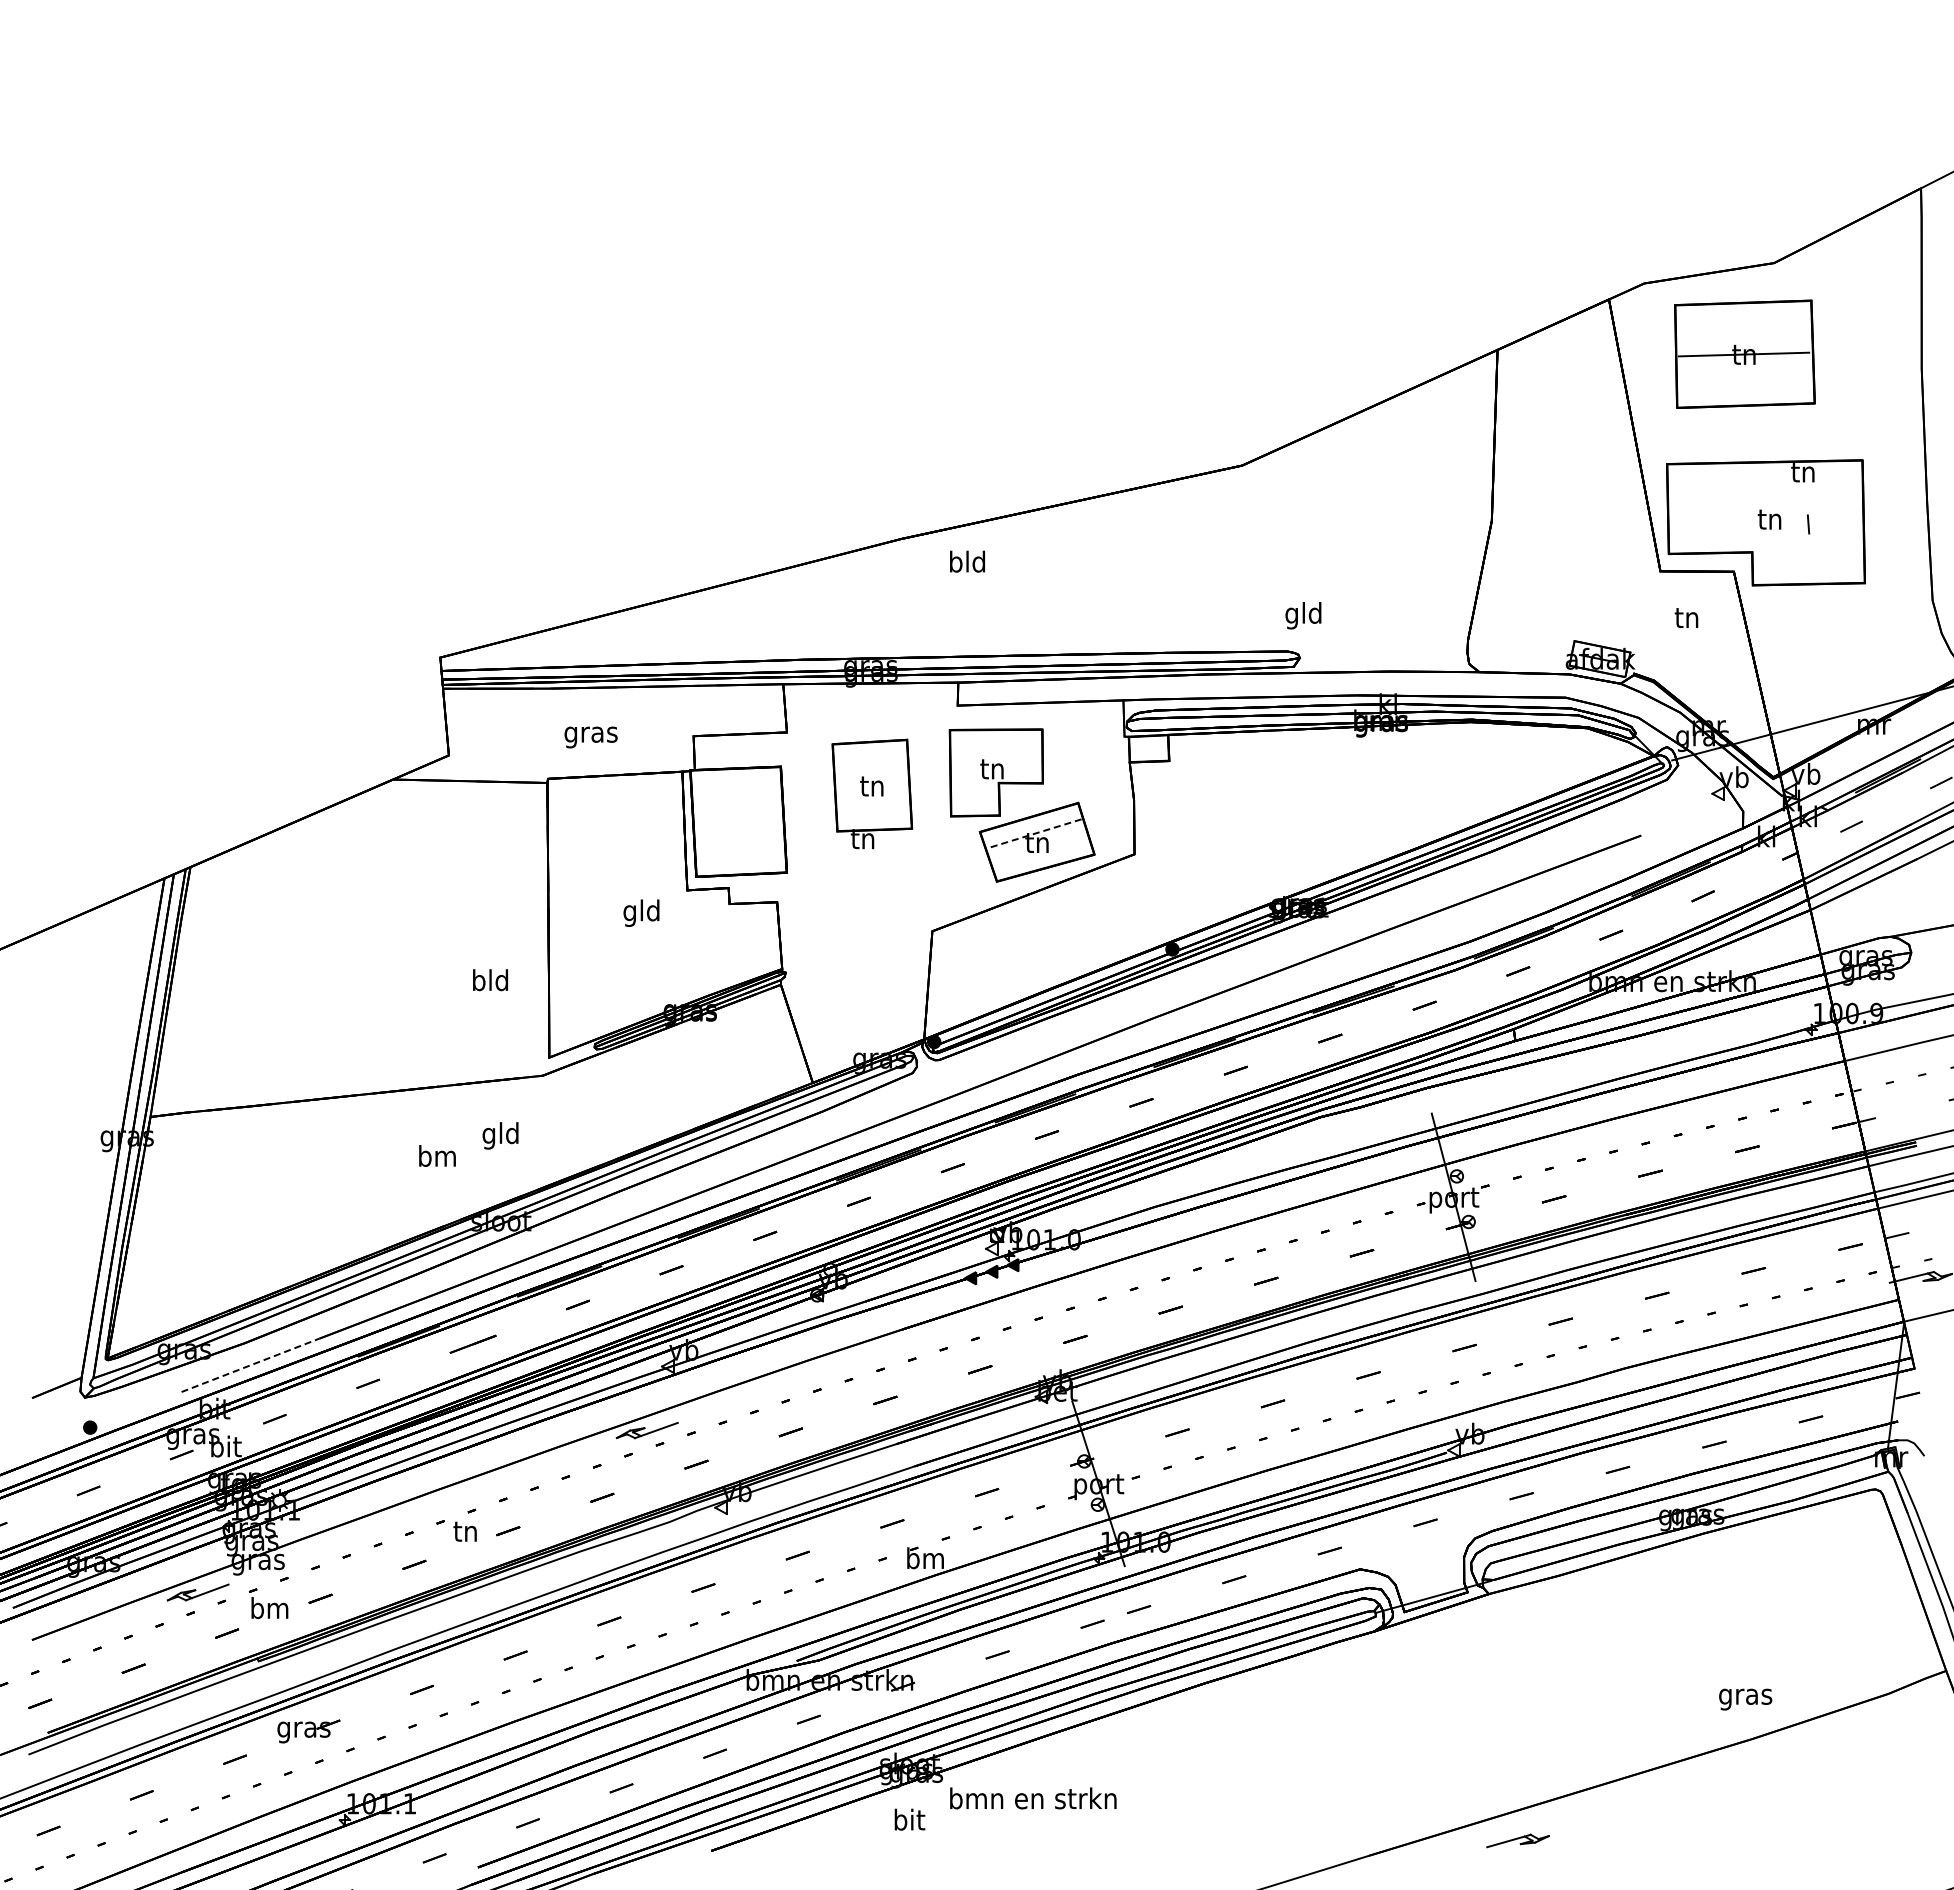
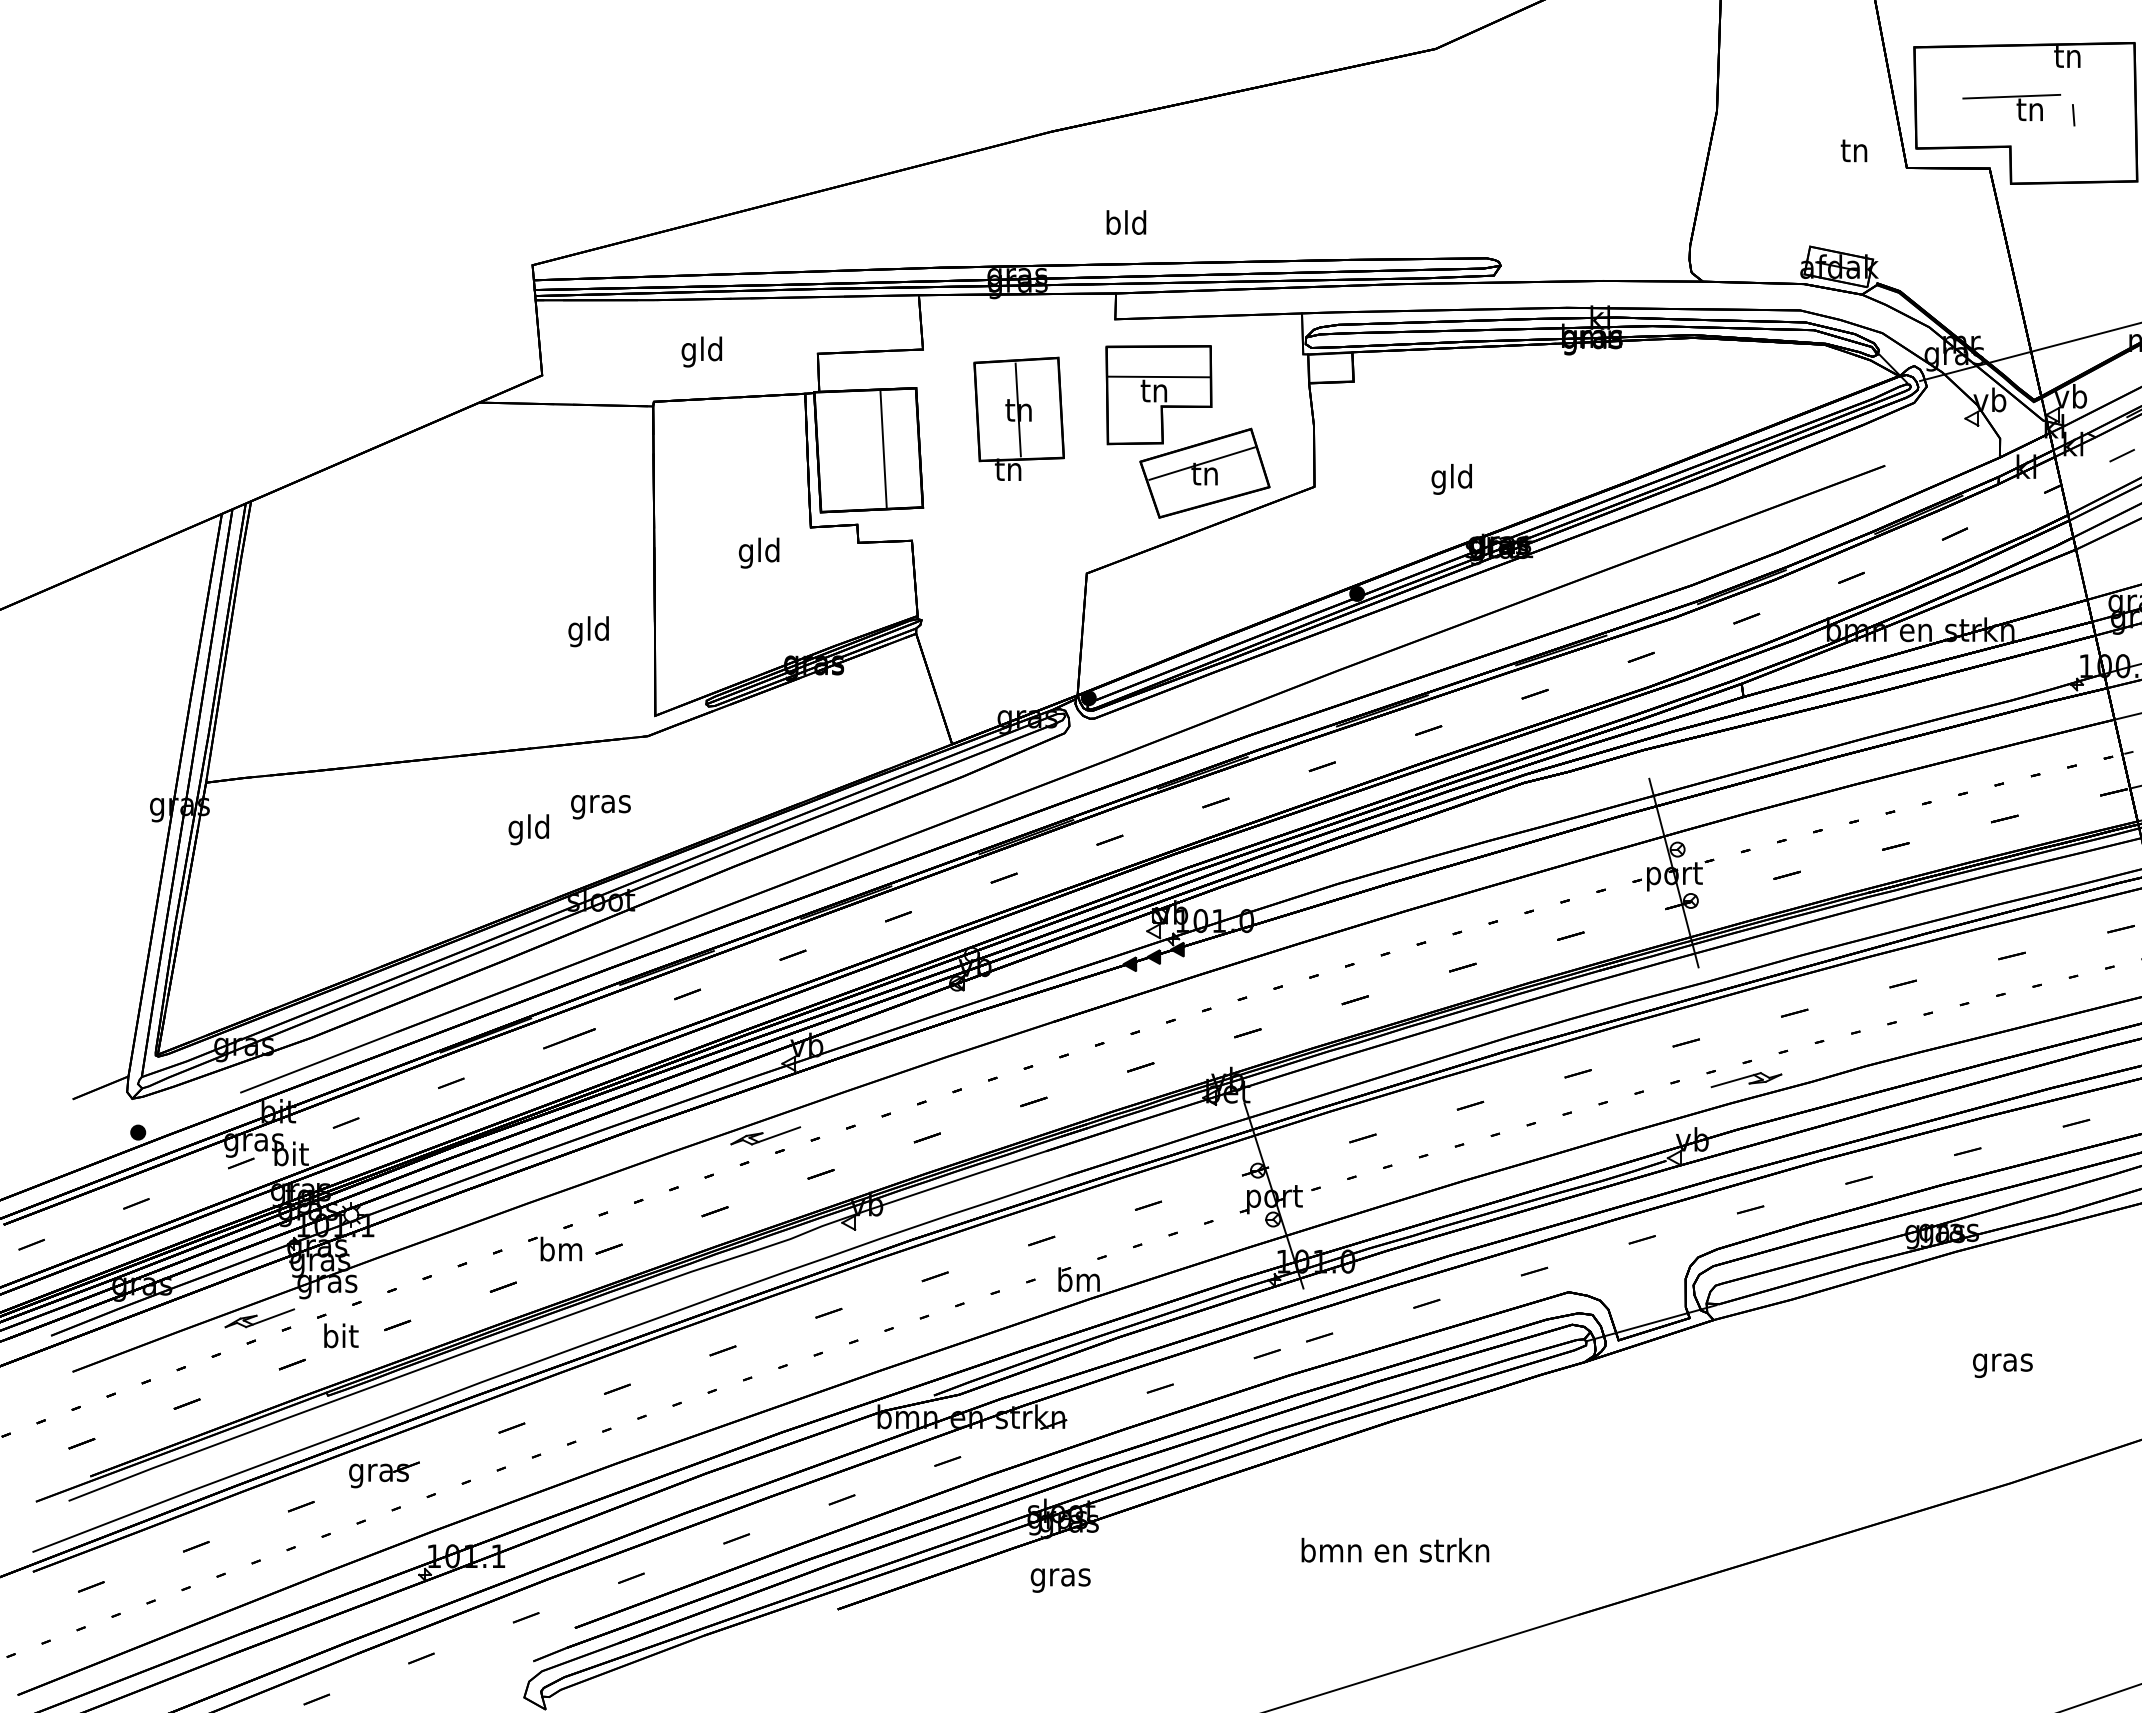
line: (1753, 507) -> (2011, 96), added
text: (967, 561) -> (1126, 222), moved
text: (1303, 615) -> (1451, 479), moved
text: (1686, 617) -> (1854, 150), moved
text: (590, 734) -> (701, 351), gras -> gld
line: (996, 756) -> (1159, 376), added
line: (871, 785) -> (1018, 409), added
line: (751, 821) -> (883, 449), added
line: (1034, 833) -> (1201, 463), dashed -> solid
text: (478, 982) -> (575, 631), bld -> gld
text: (500, 1135) -> (600, 803), gld -> gras
text: (437, 1158) -> (529, 829), bm -> gld
line: (251, 1365) -> (319, 1062), dashed -> solid
text: (465, 1531) -> (560, 1249), tn -> bm
text: (269, 1608) -> (340, 1336), bm -> bit
text: (1745, 1699) -> (2002, 1365), moved
text: (1033, 1798) -> (1395, 1550), moved
text: (908, 1822) -> (1059, 1577), bit -> gras
part: (1517, 1840) -> (1745, 1079), moved

